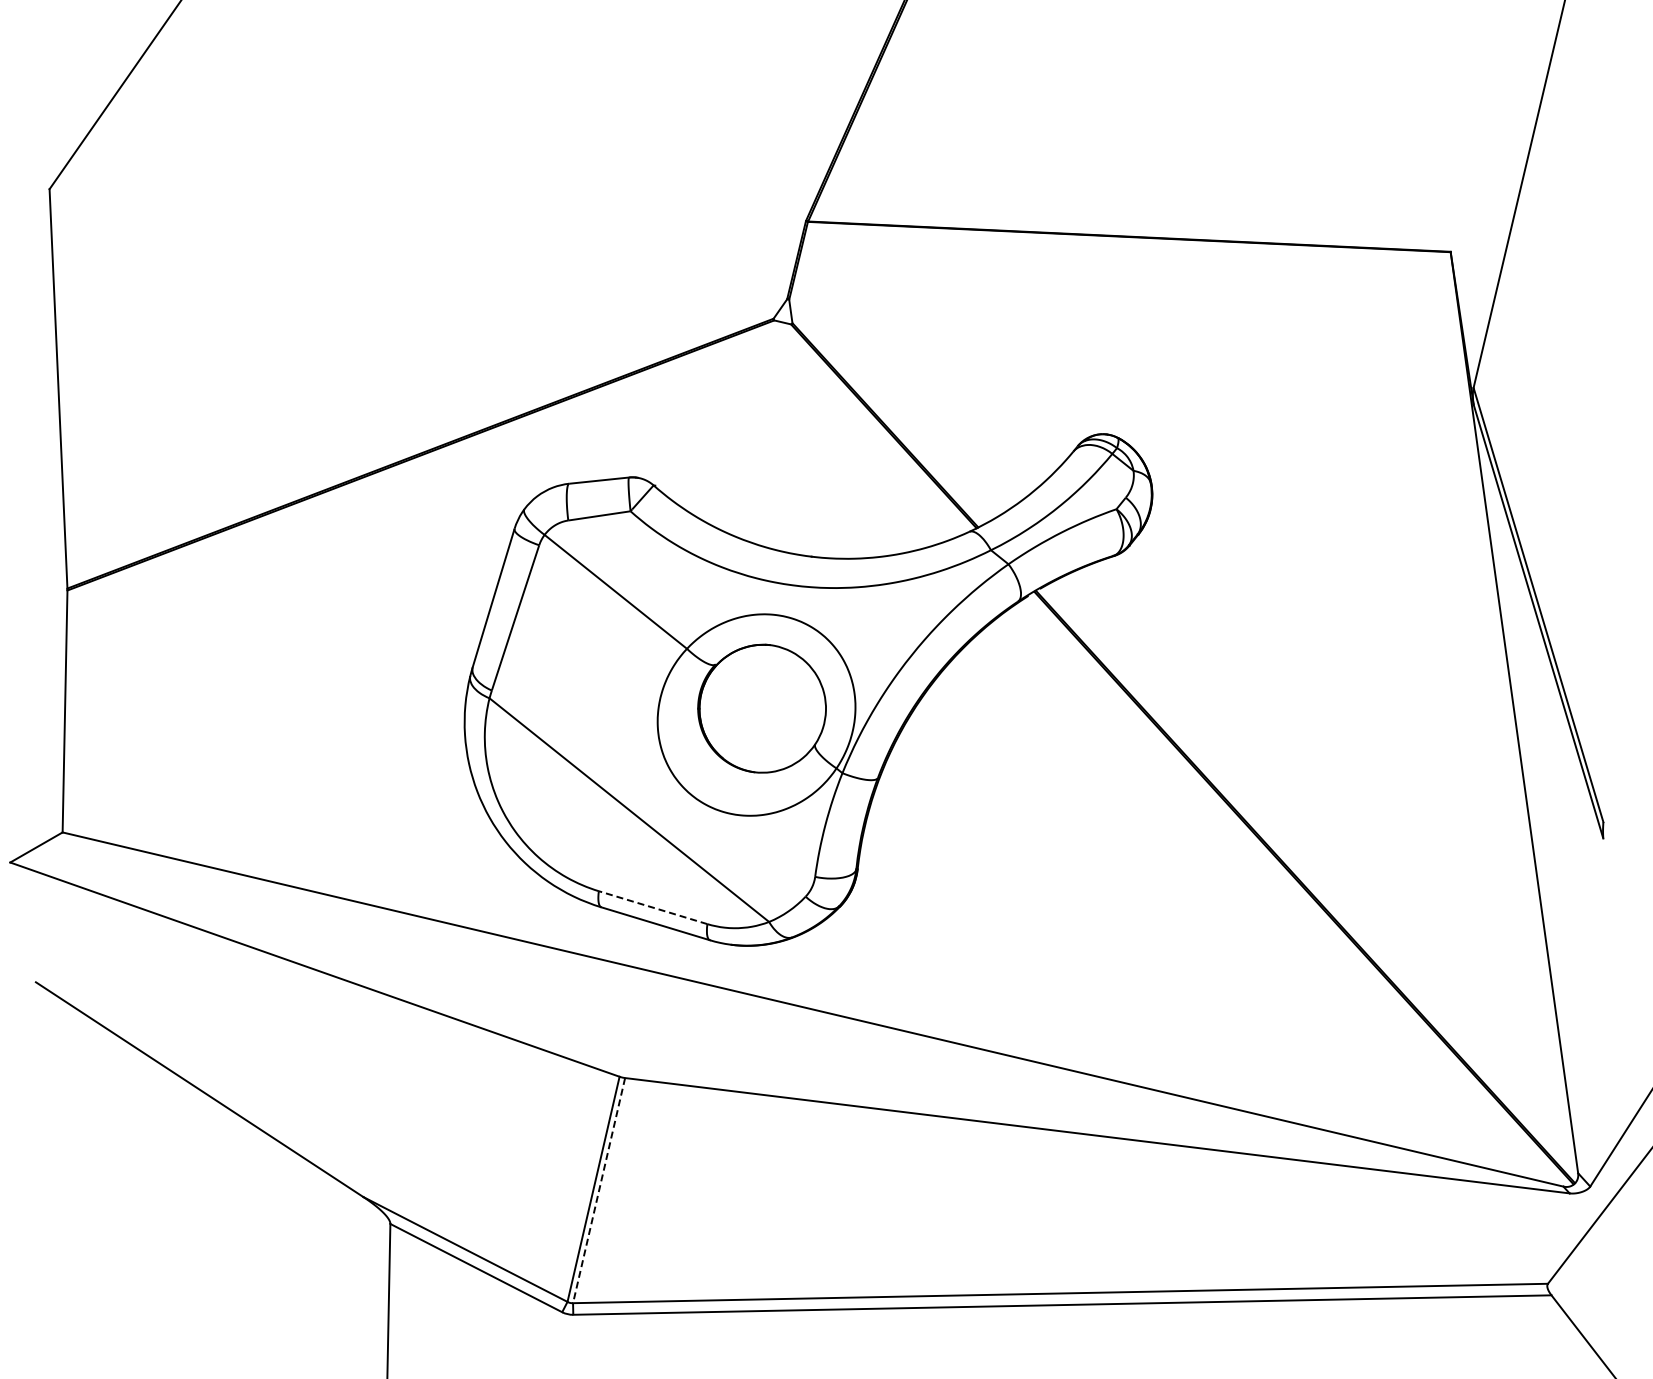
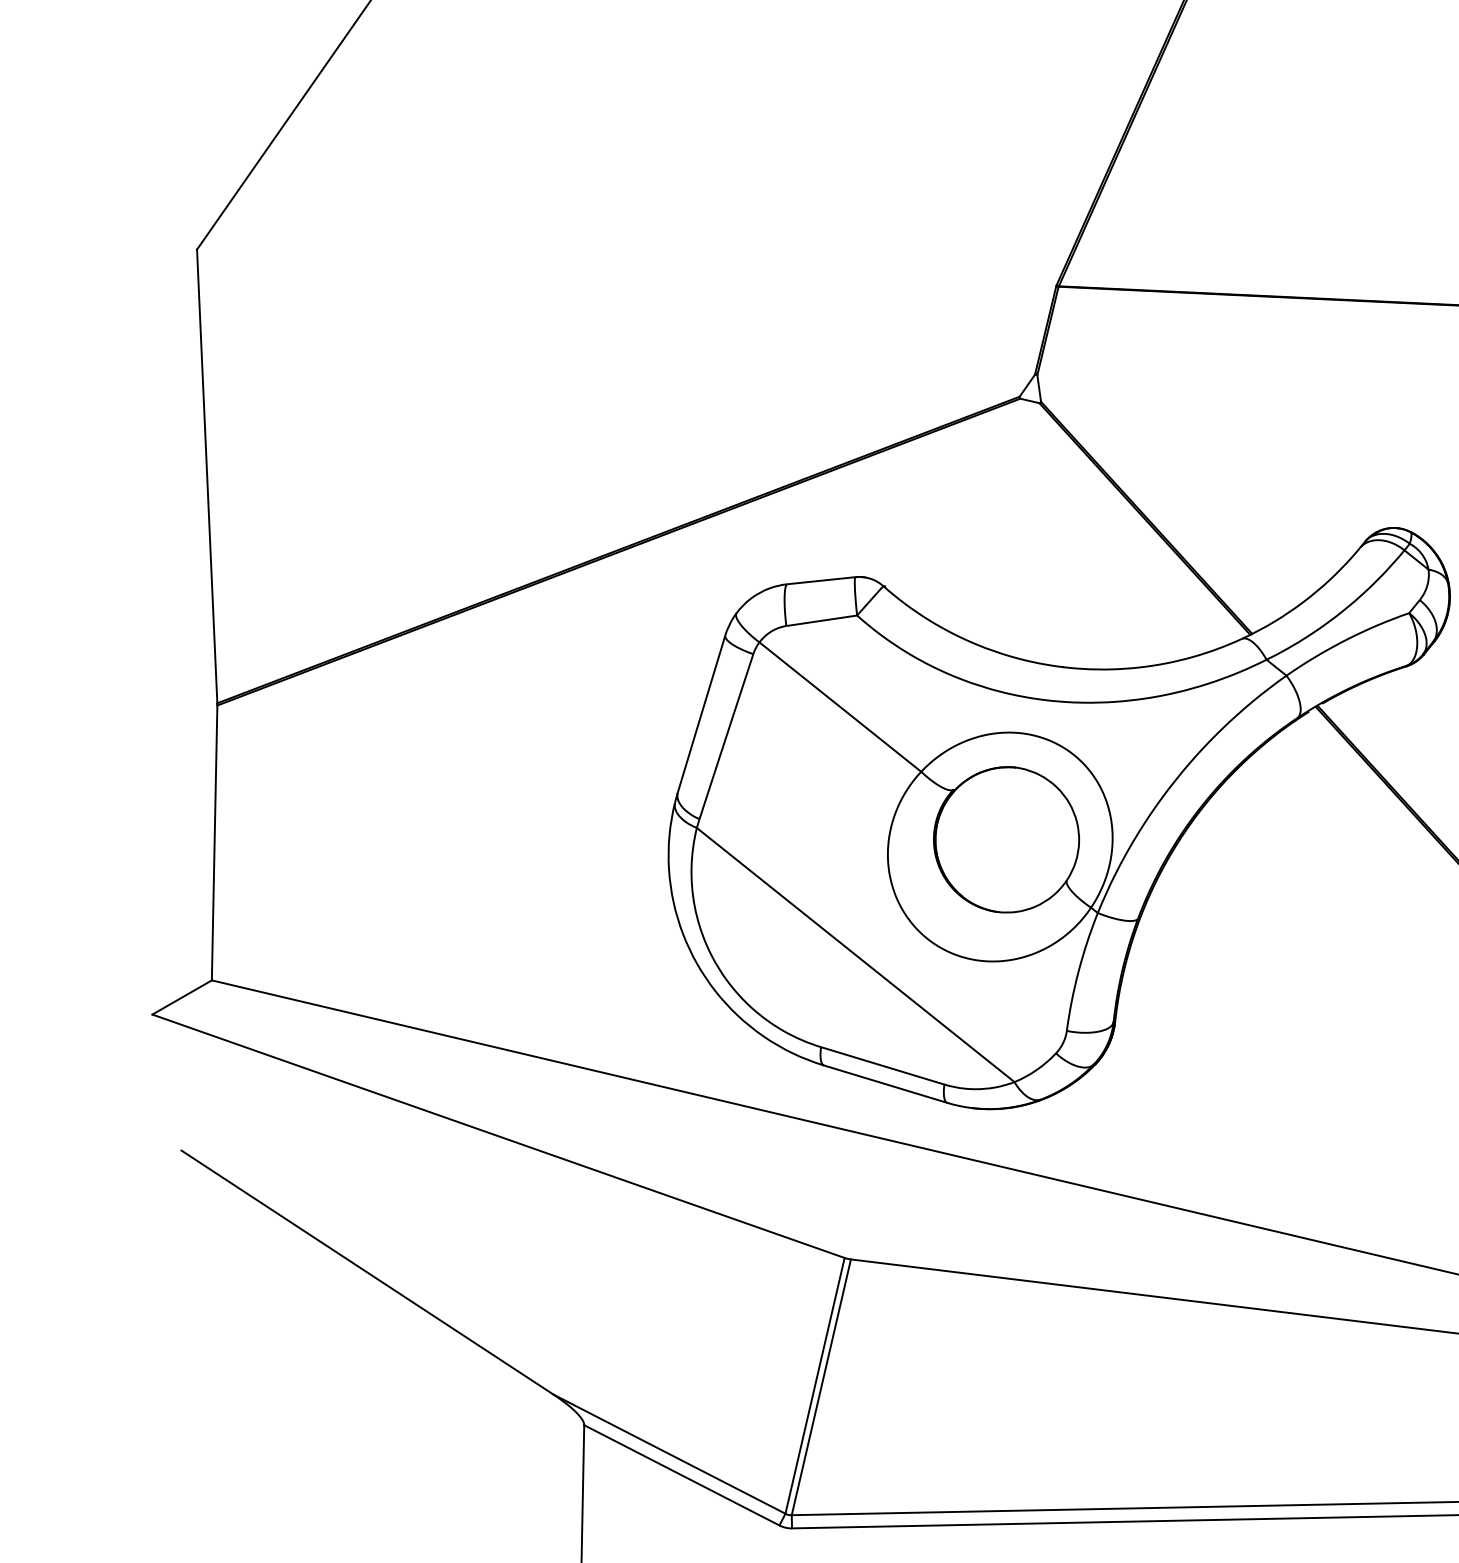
line: (653, 907) -> (883, 1065), dashed -> solid
line: (599, 1190) -> (821, 1387), dashed -> solid

